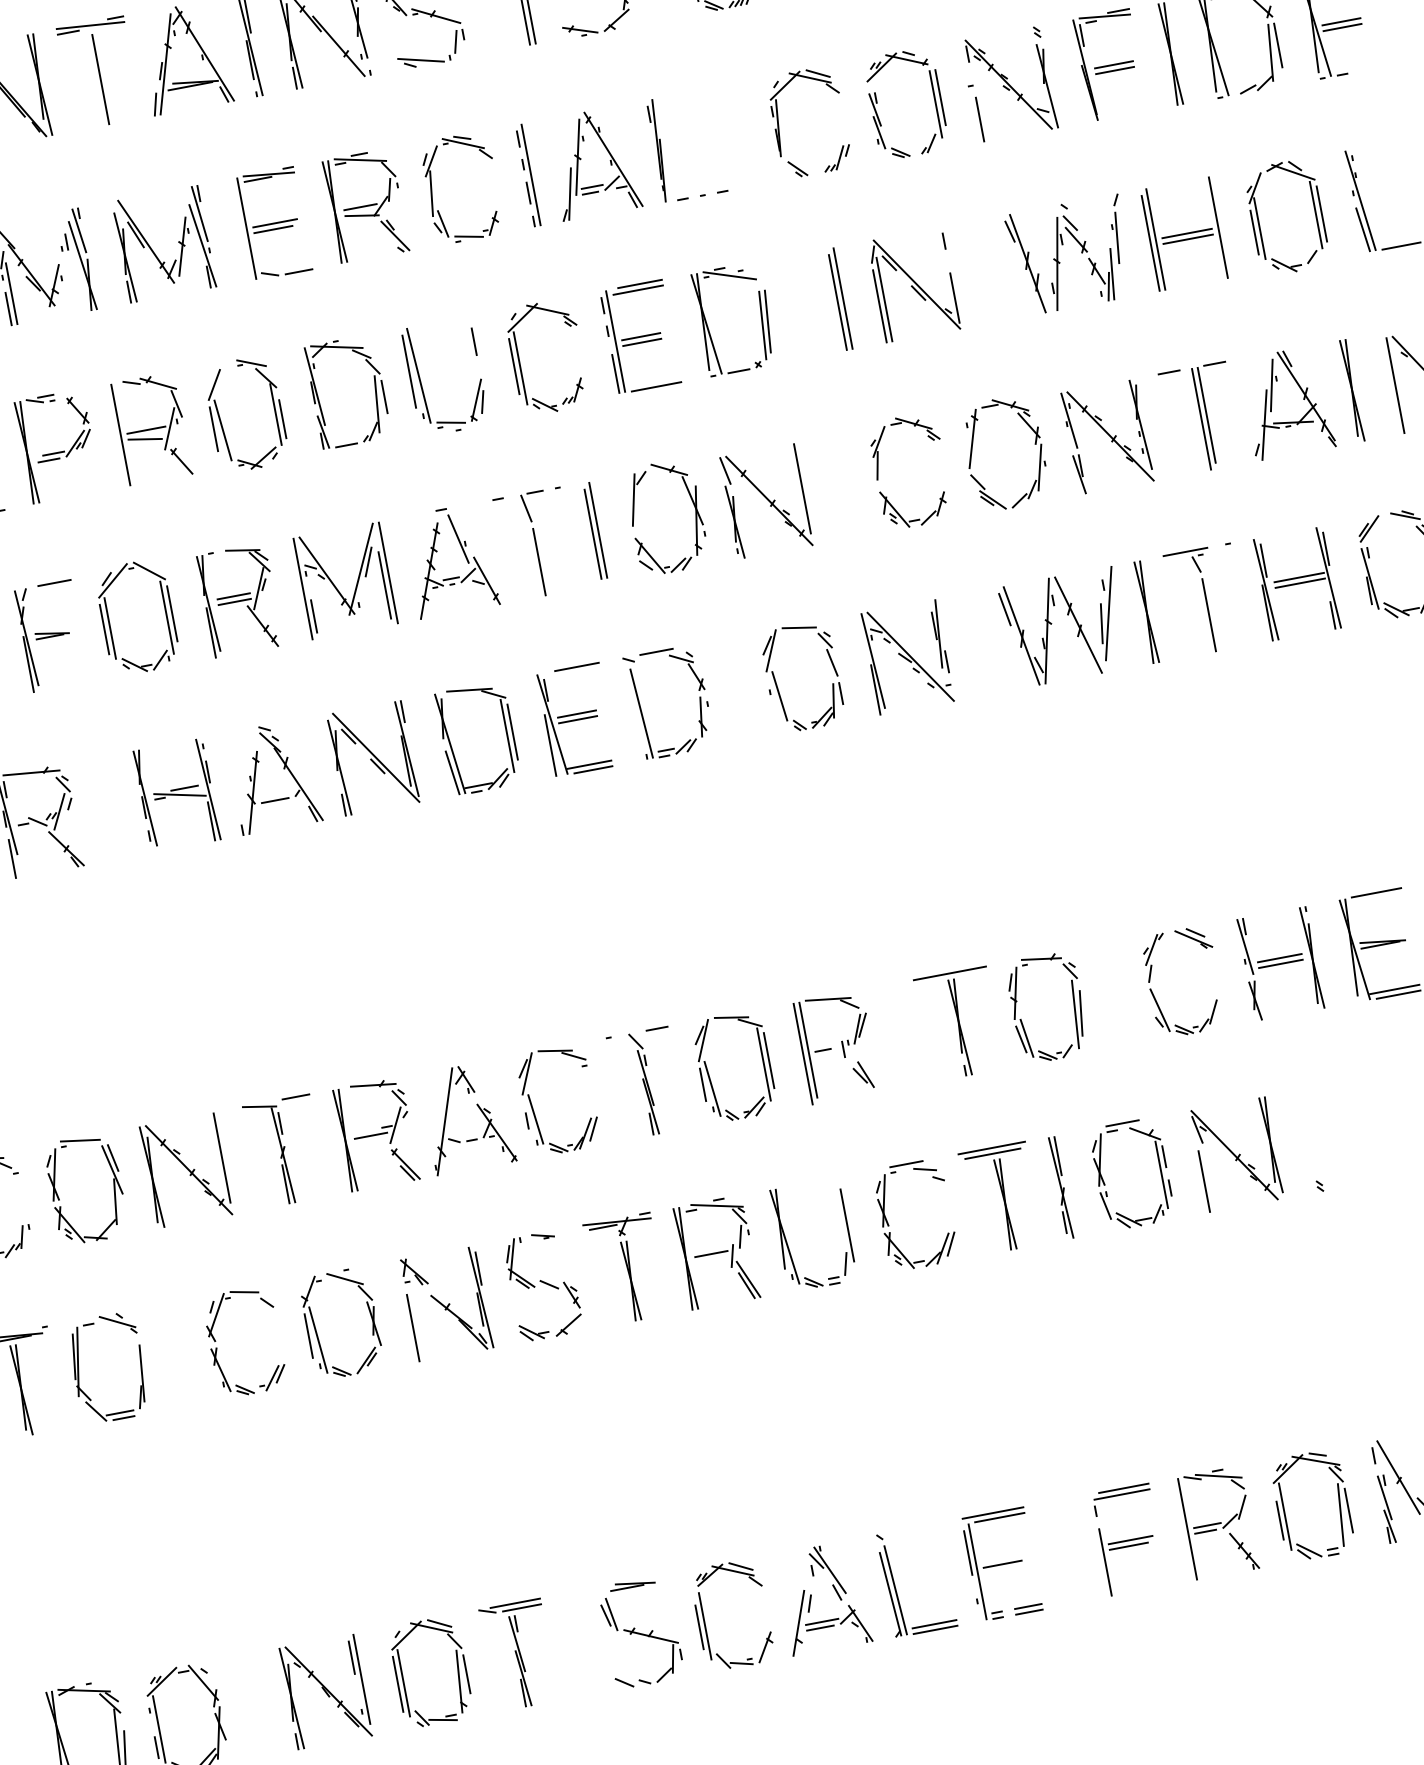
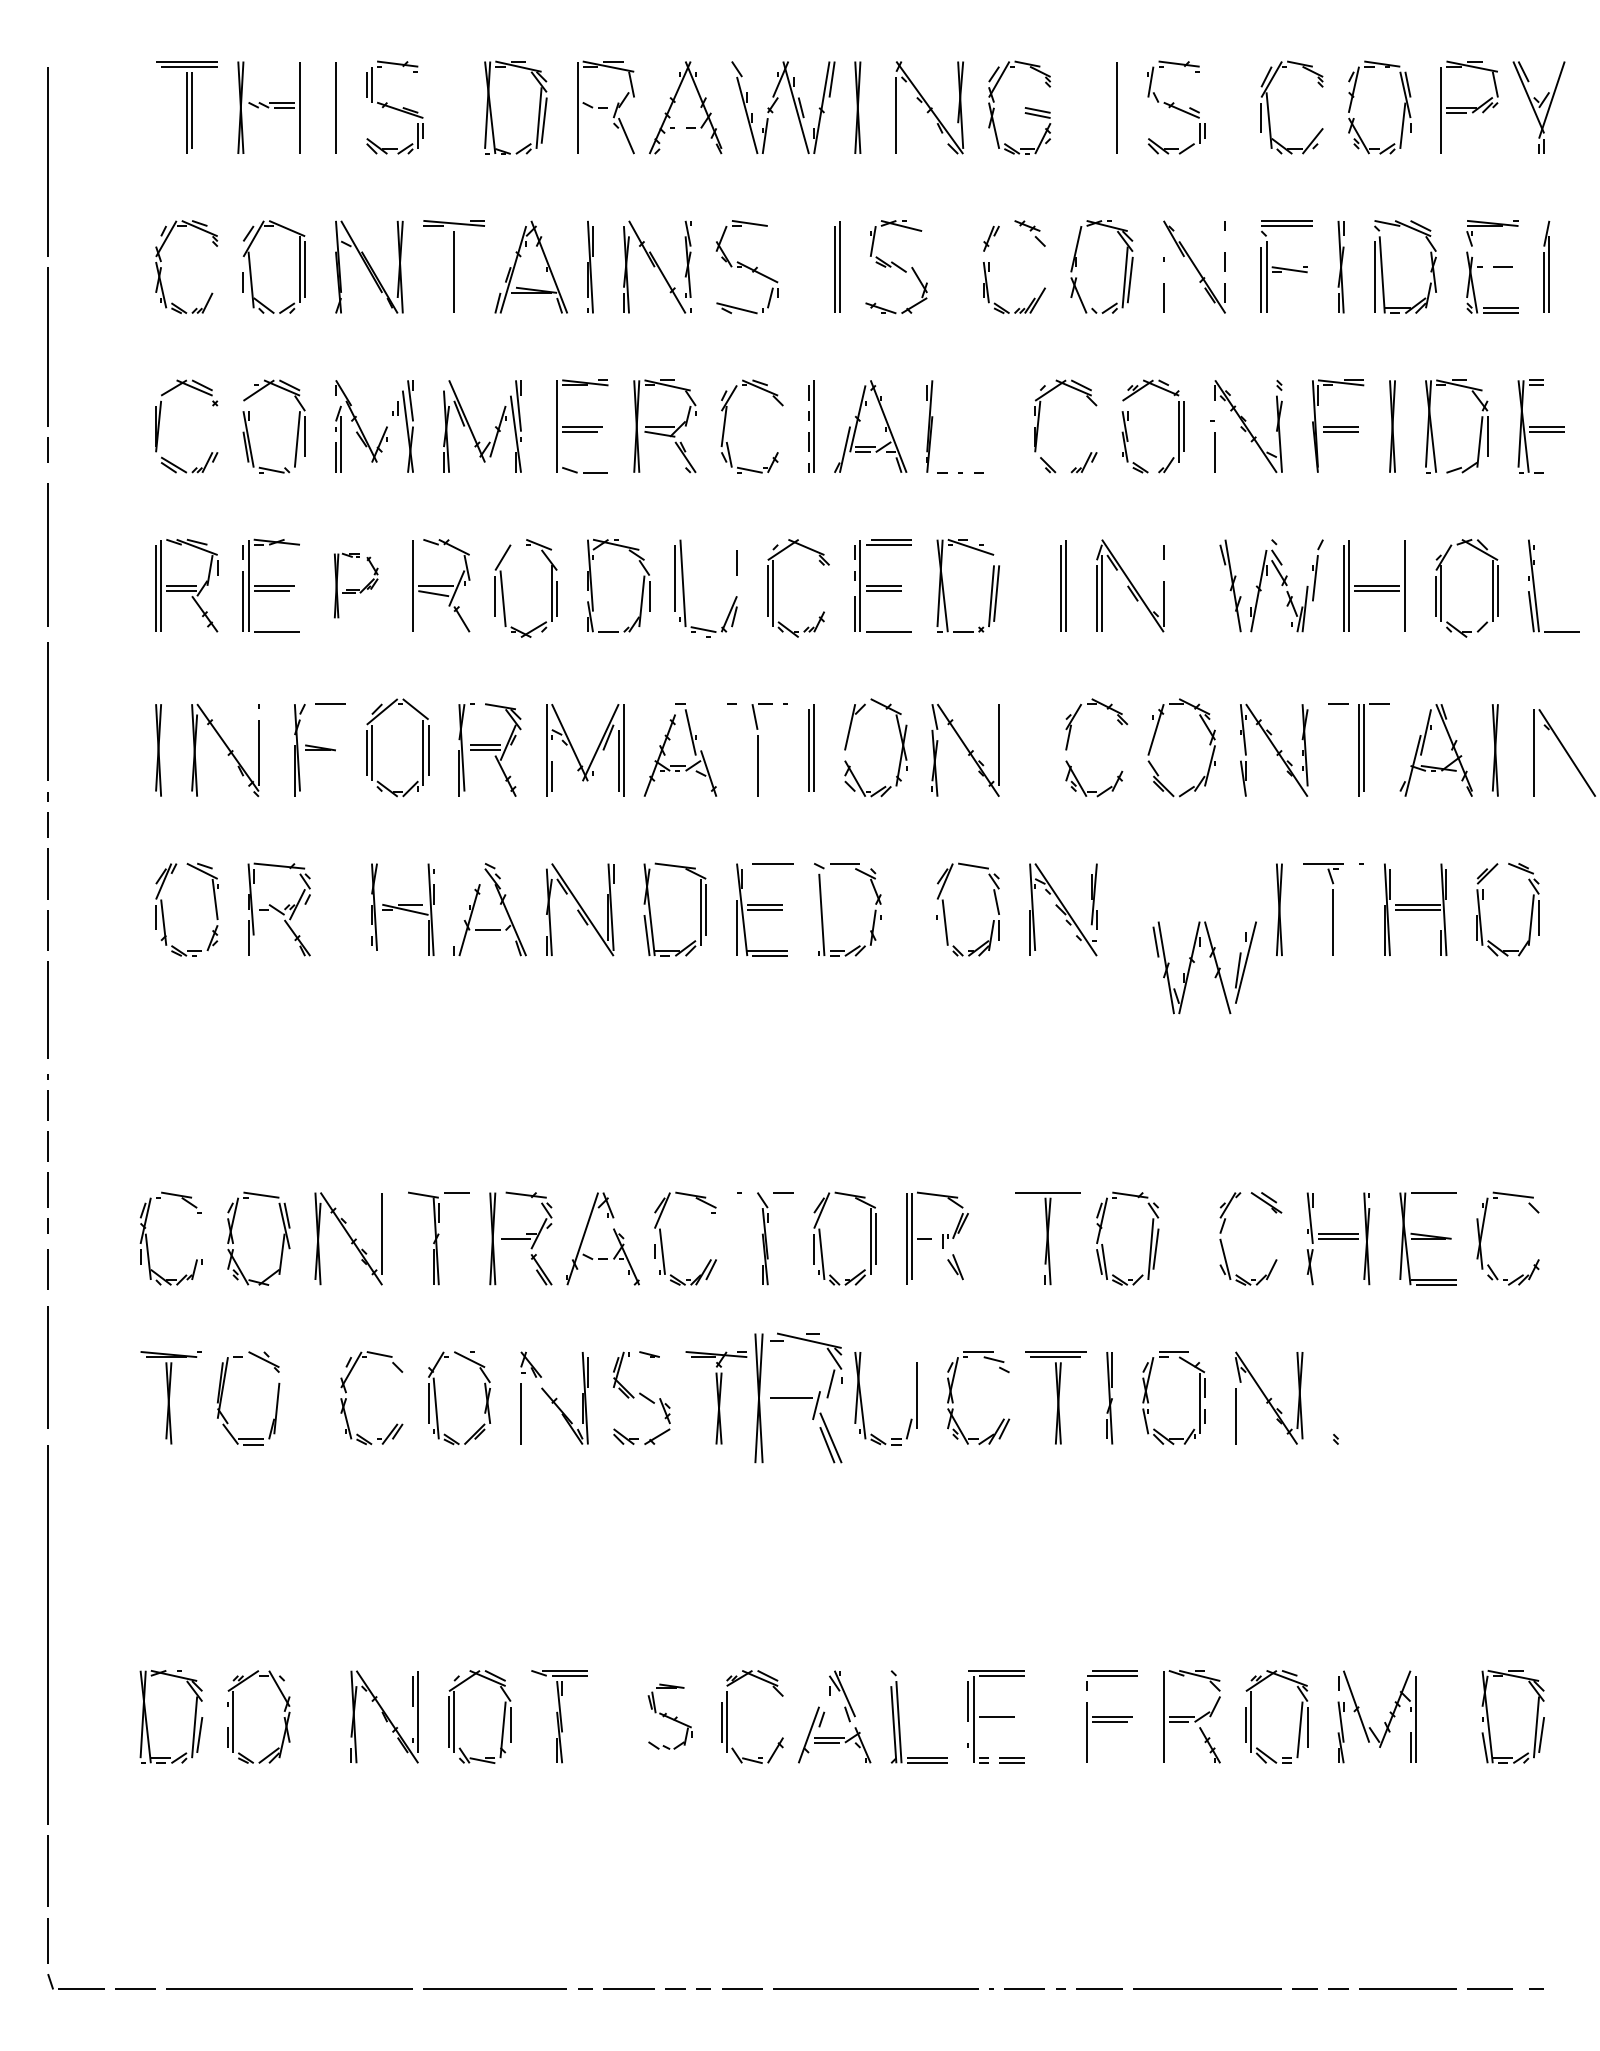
part: (57, 446) -> (355, 585), size x0.7
part: (1067, 615) -> (1209, 957), moved
part: (716, 1252) -> (798, 1397), size x1.4
part: (640, 1632) -> (669, 1716), size x0.7

